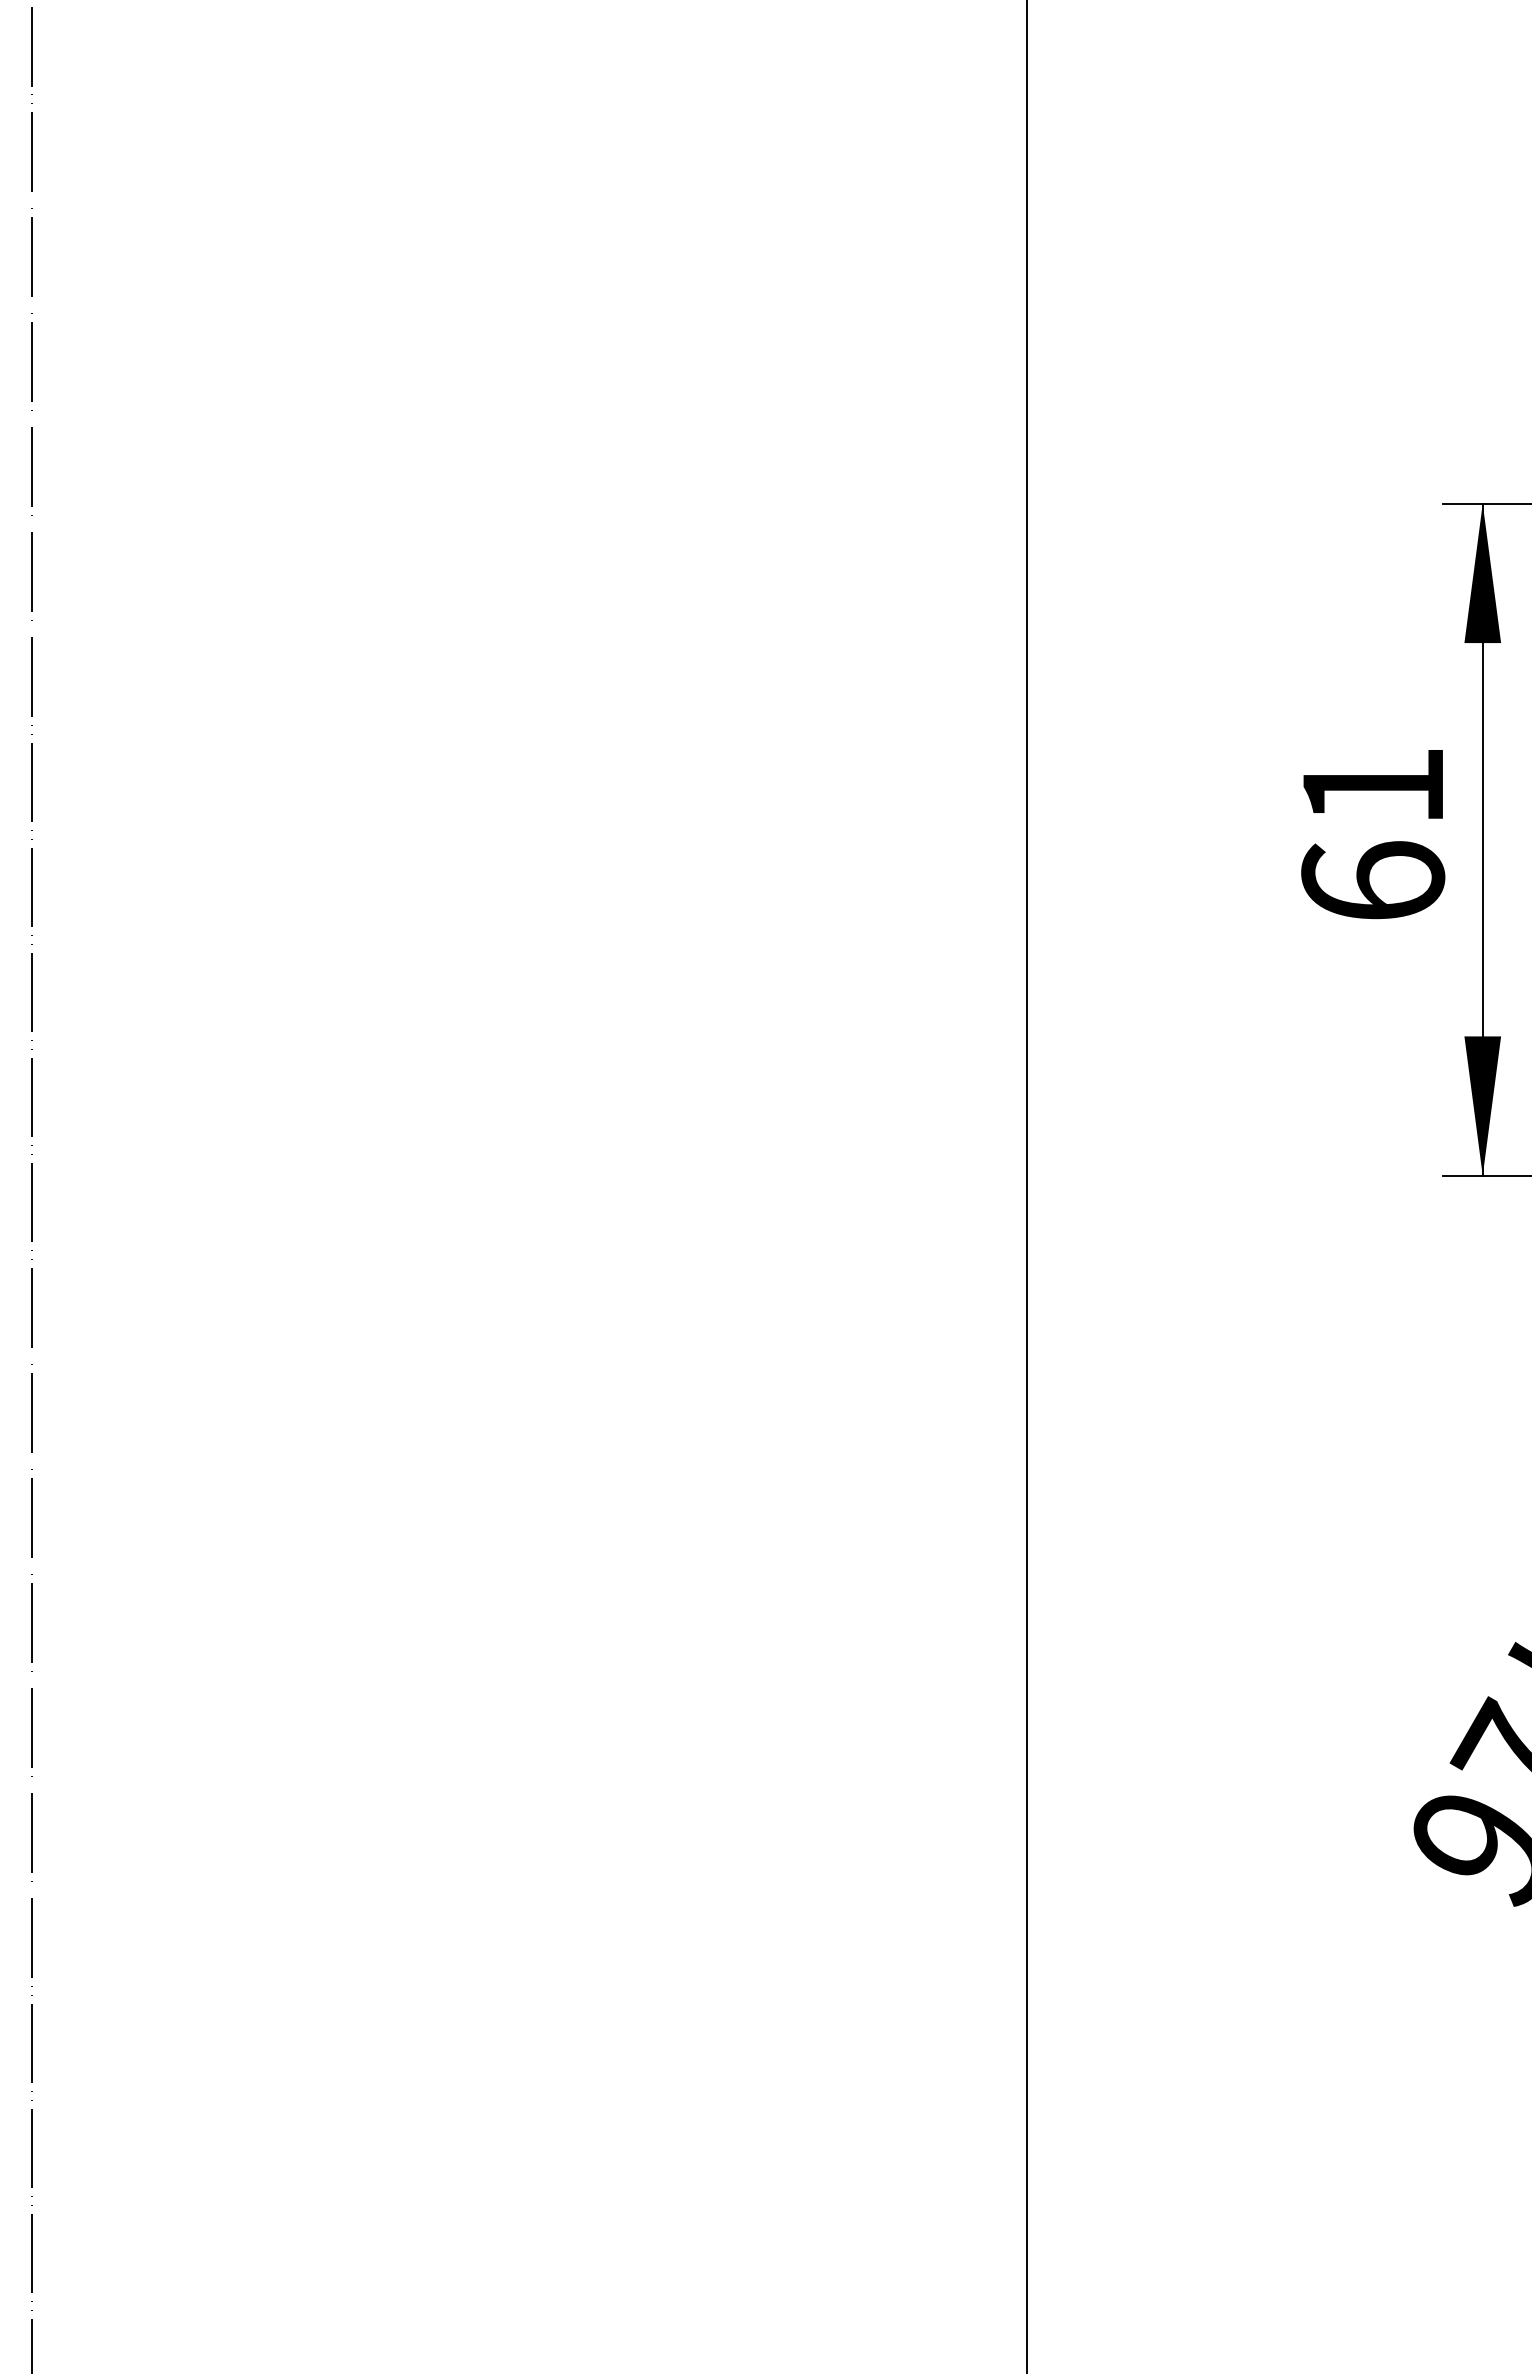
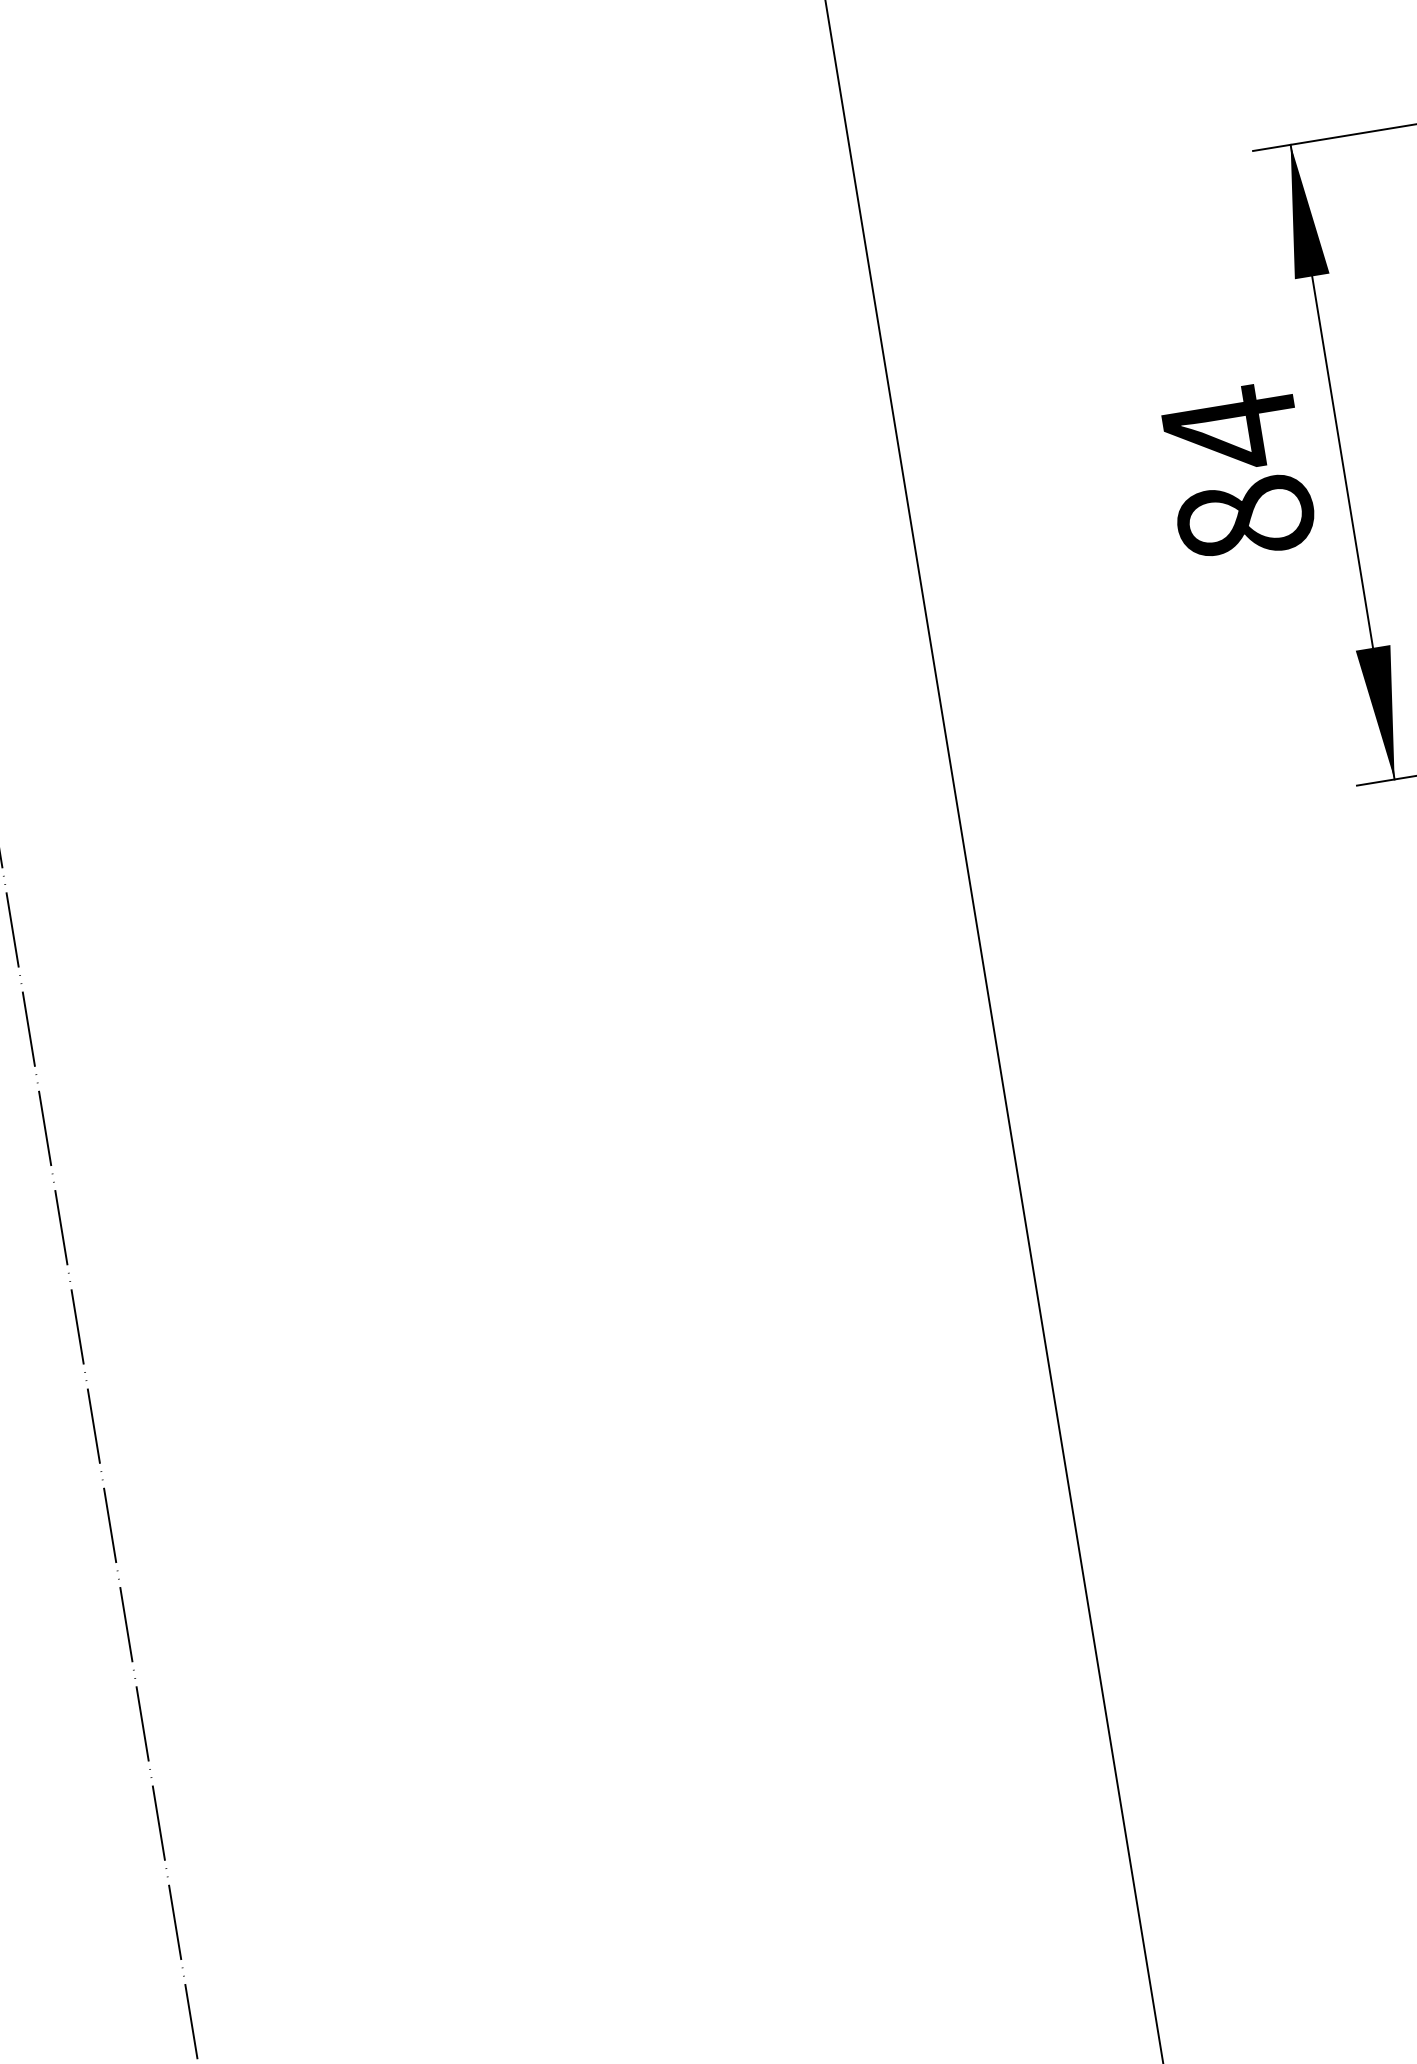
text: (1373, 832) -> (1238, 472), 61 -> 84

